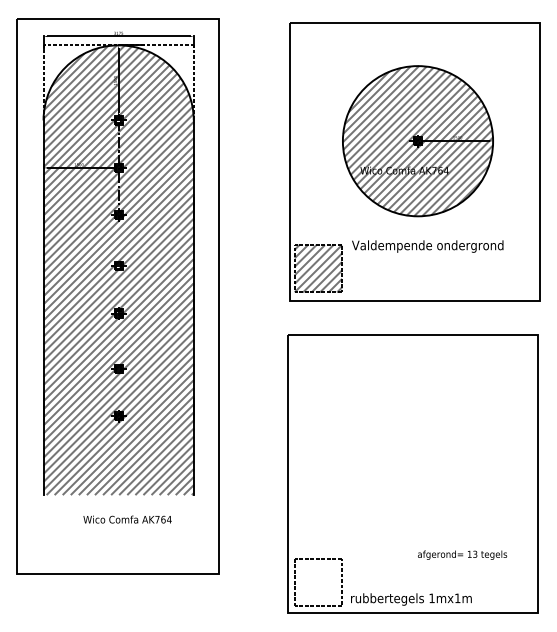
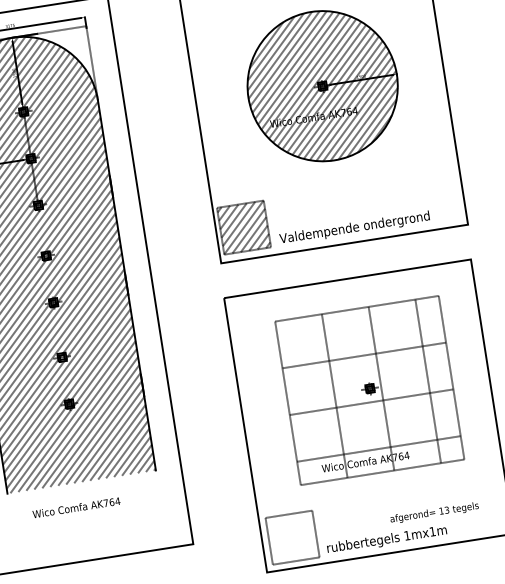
text: (427, 246) -> (354, 228), moved
part: (417, 448) -> (369, 389), added
text: (127, 519) -> (76, 507), moved
text: (462, 554) -> (434, 512), moved

